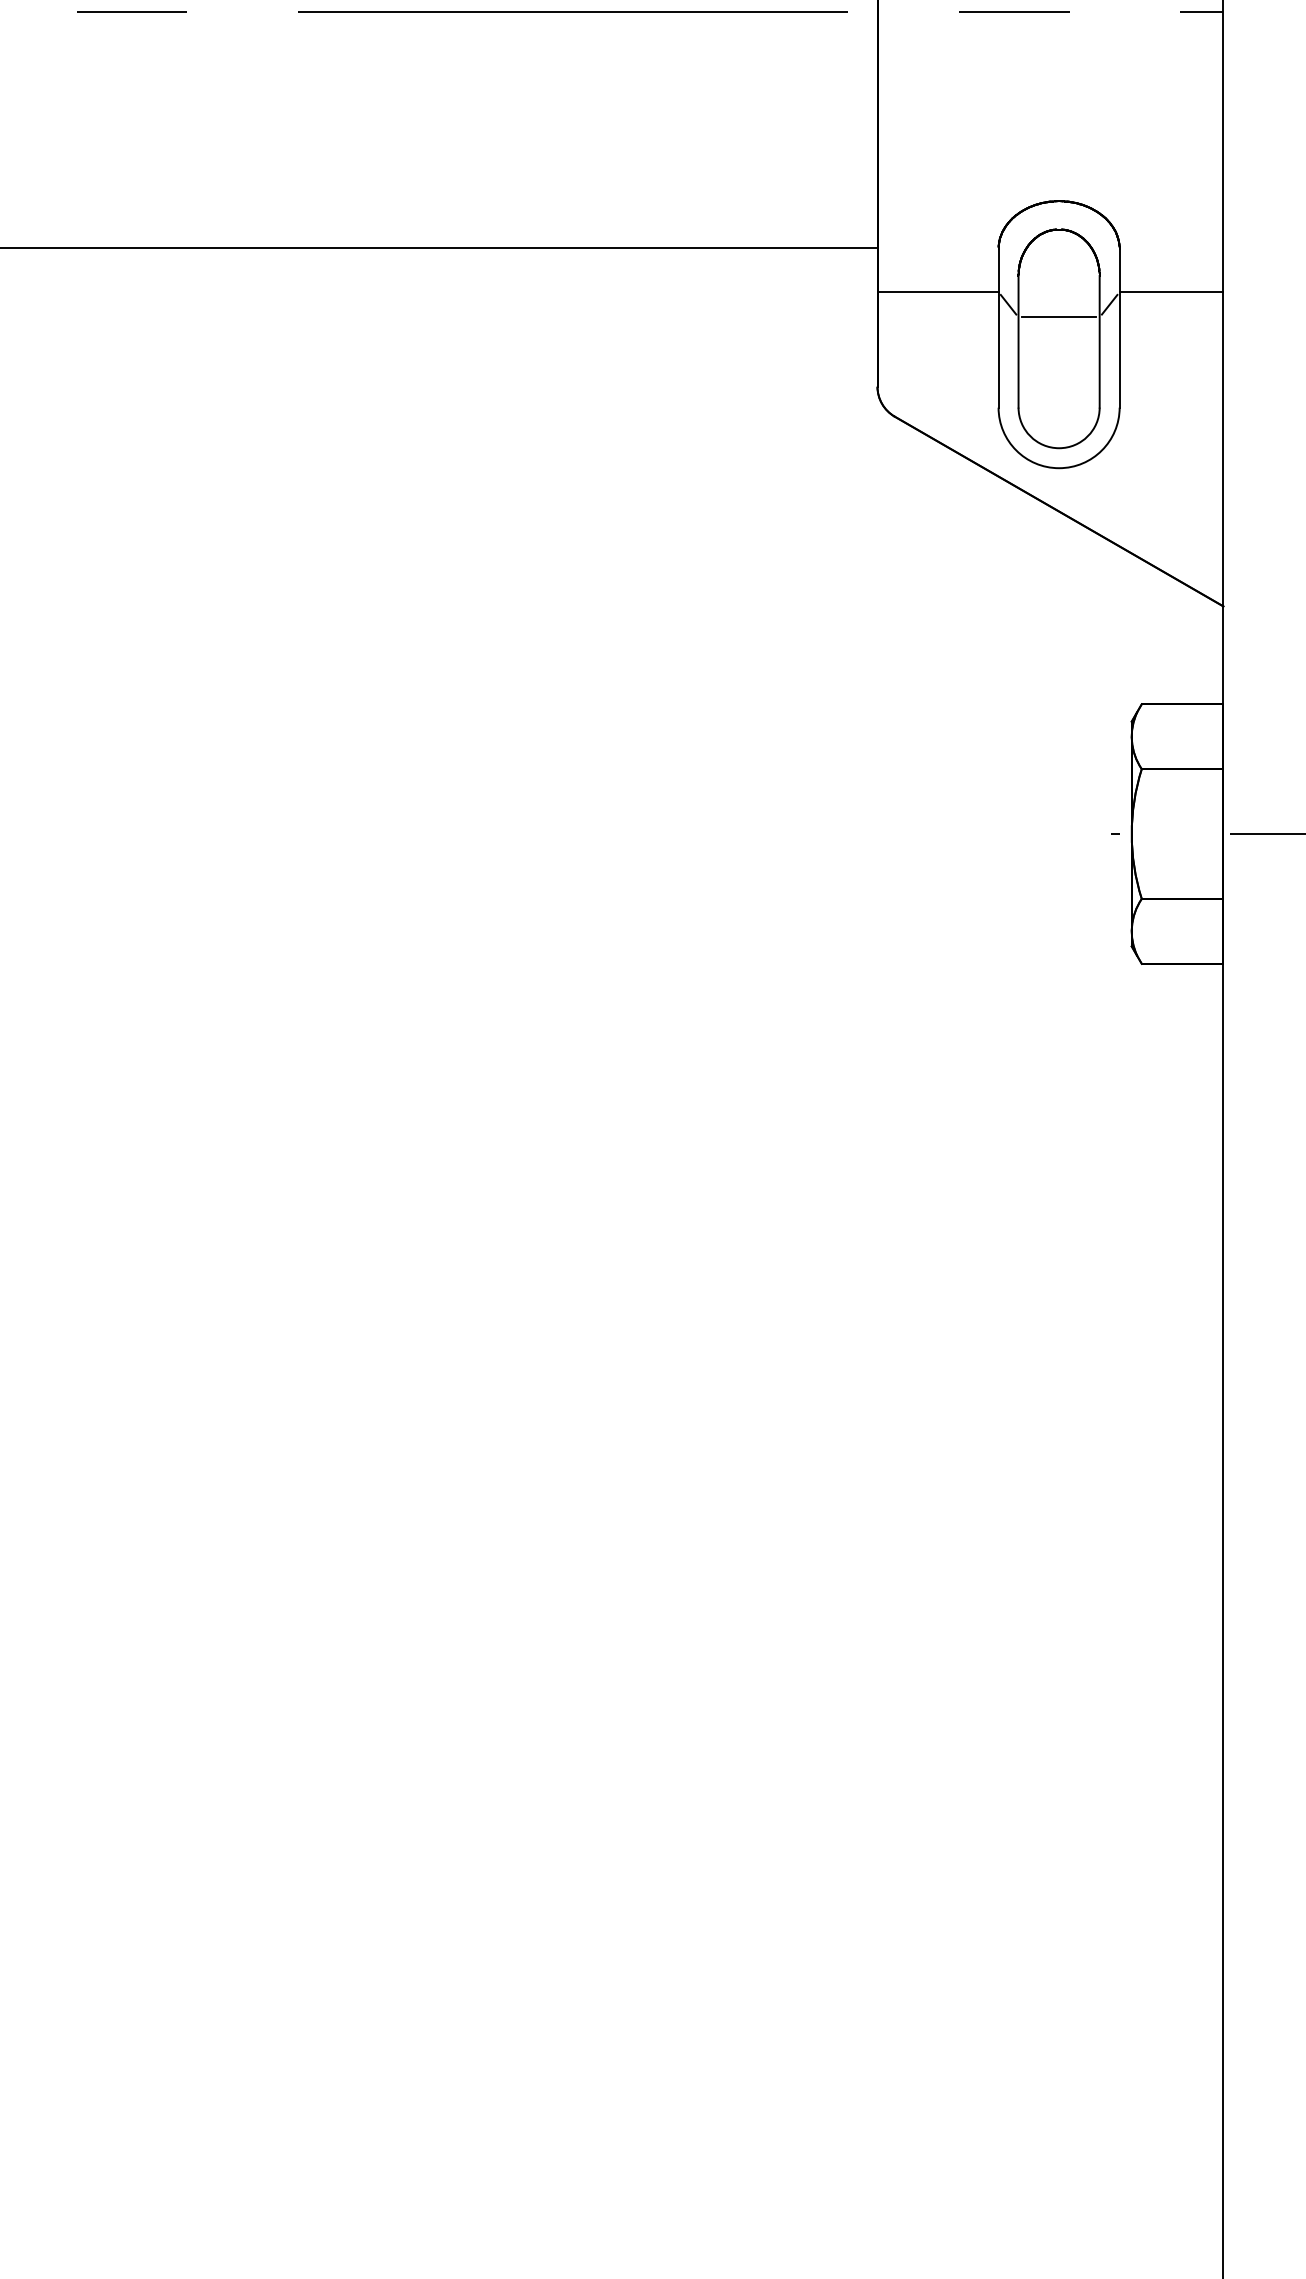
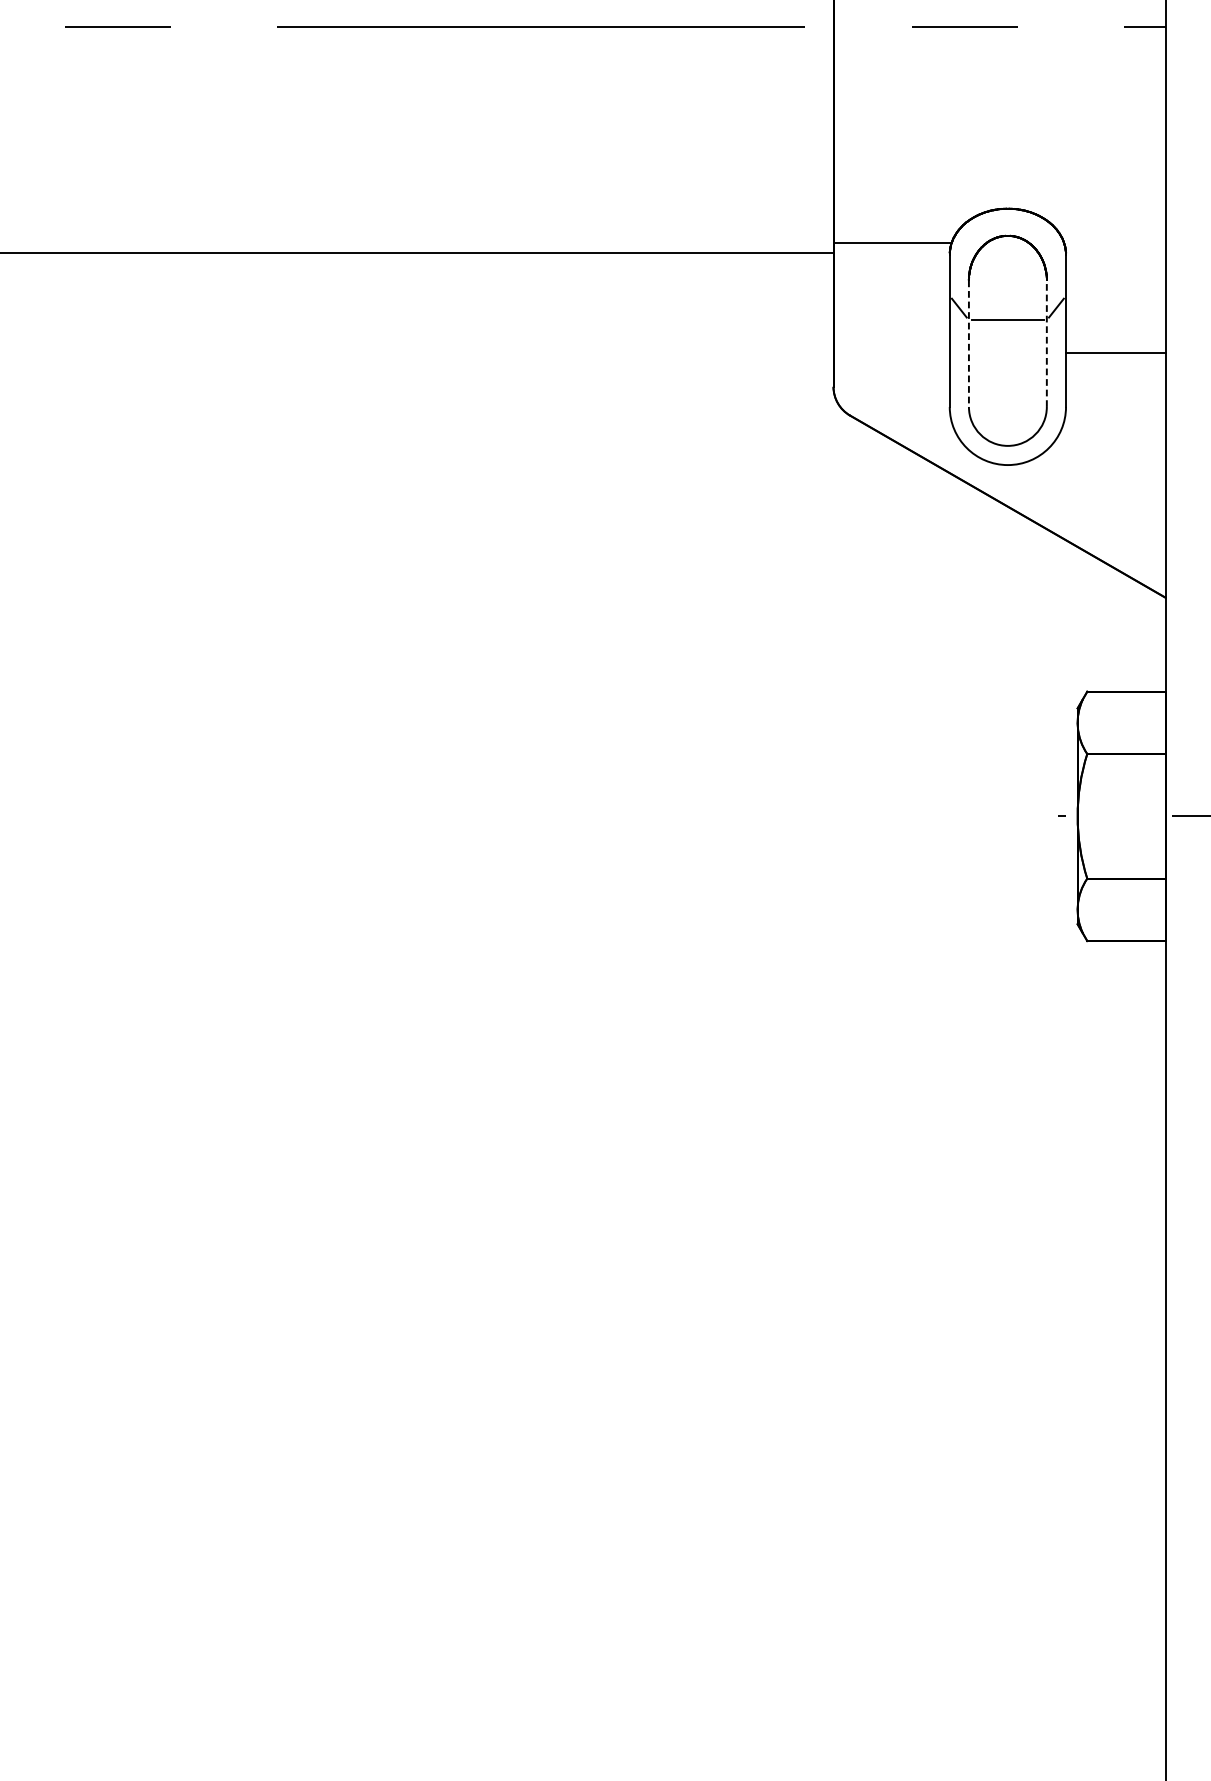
line: (937, 292) -> (891, 243), moved
line: (1171, 292) -> (1115, 353), moved
line: (1018, 341) -> (968, 343), solid -> dashed
line: (1099, 341) -> (1046, 343), solid -> dashed

